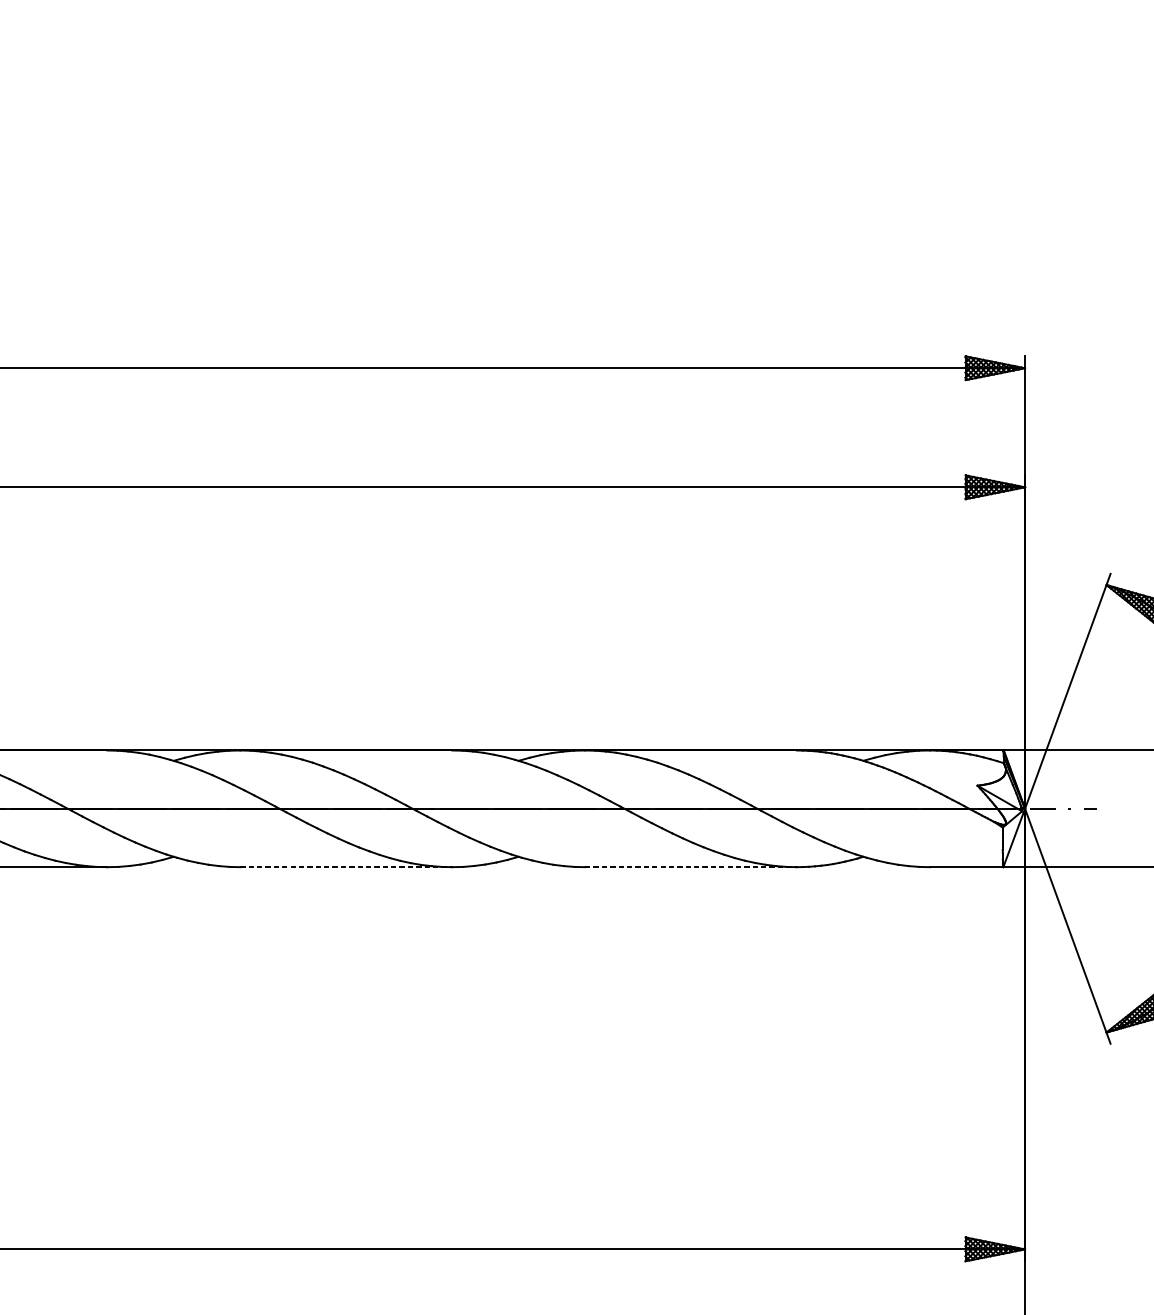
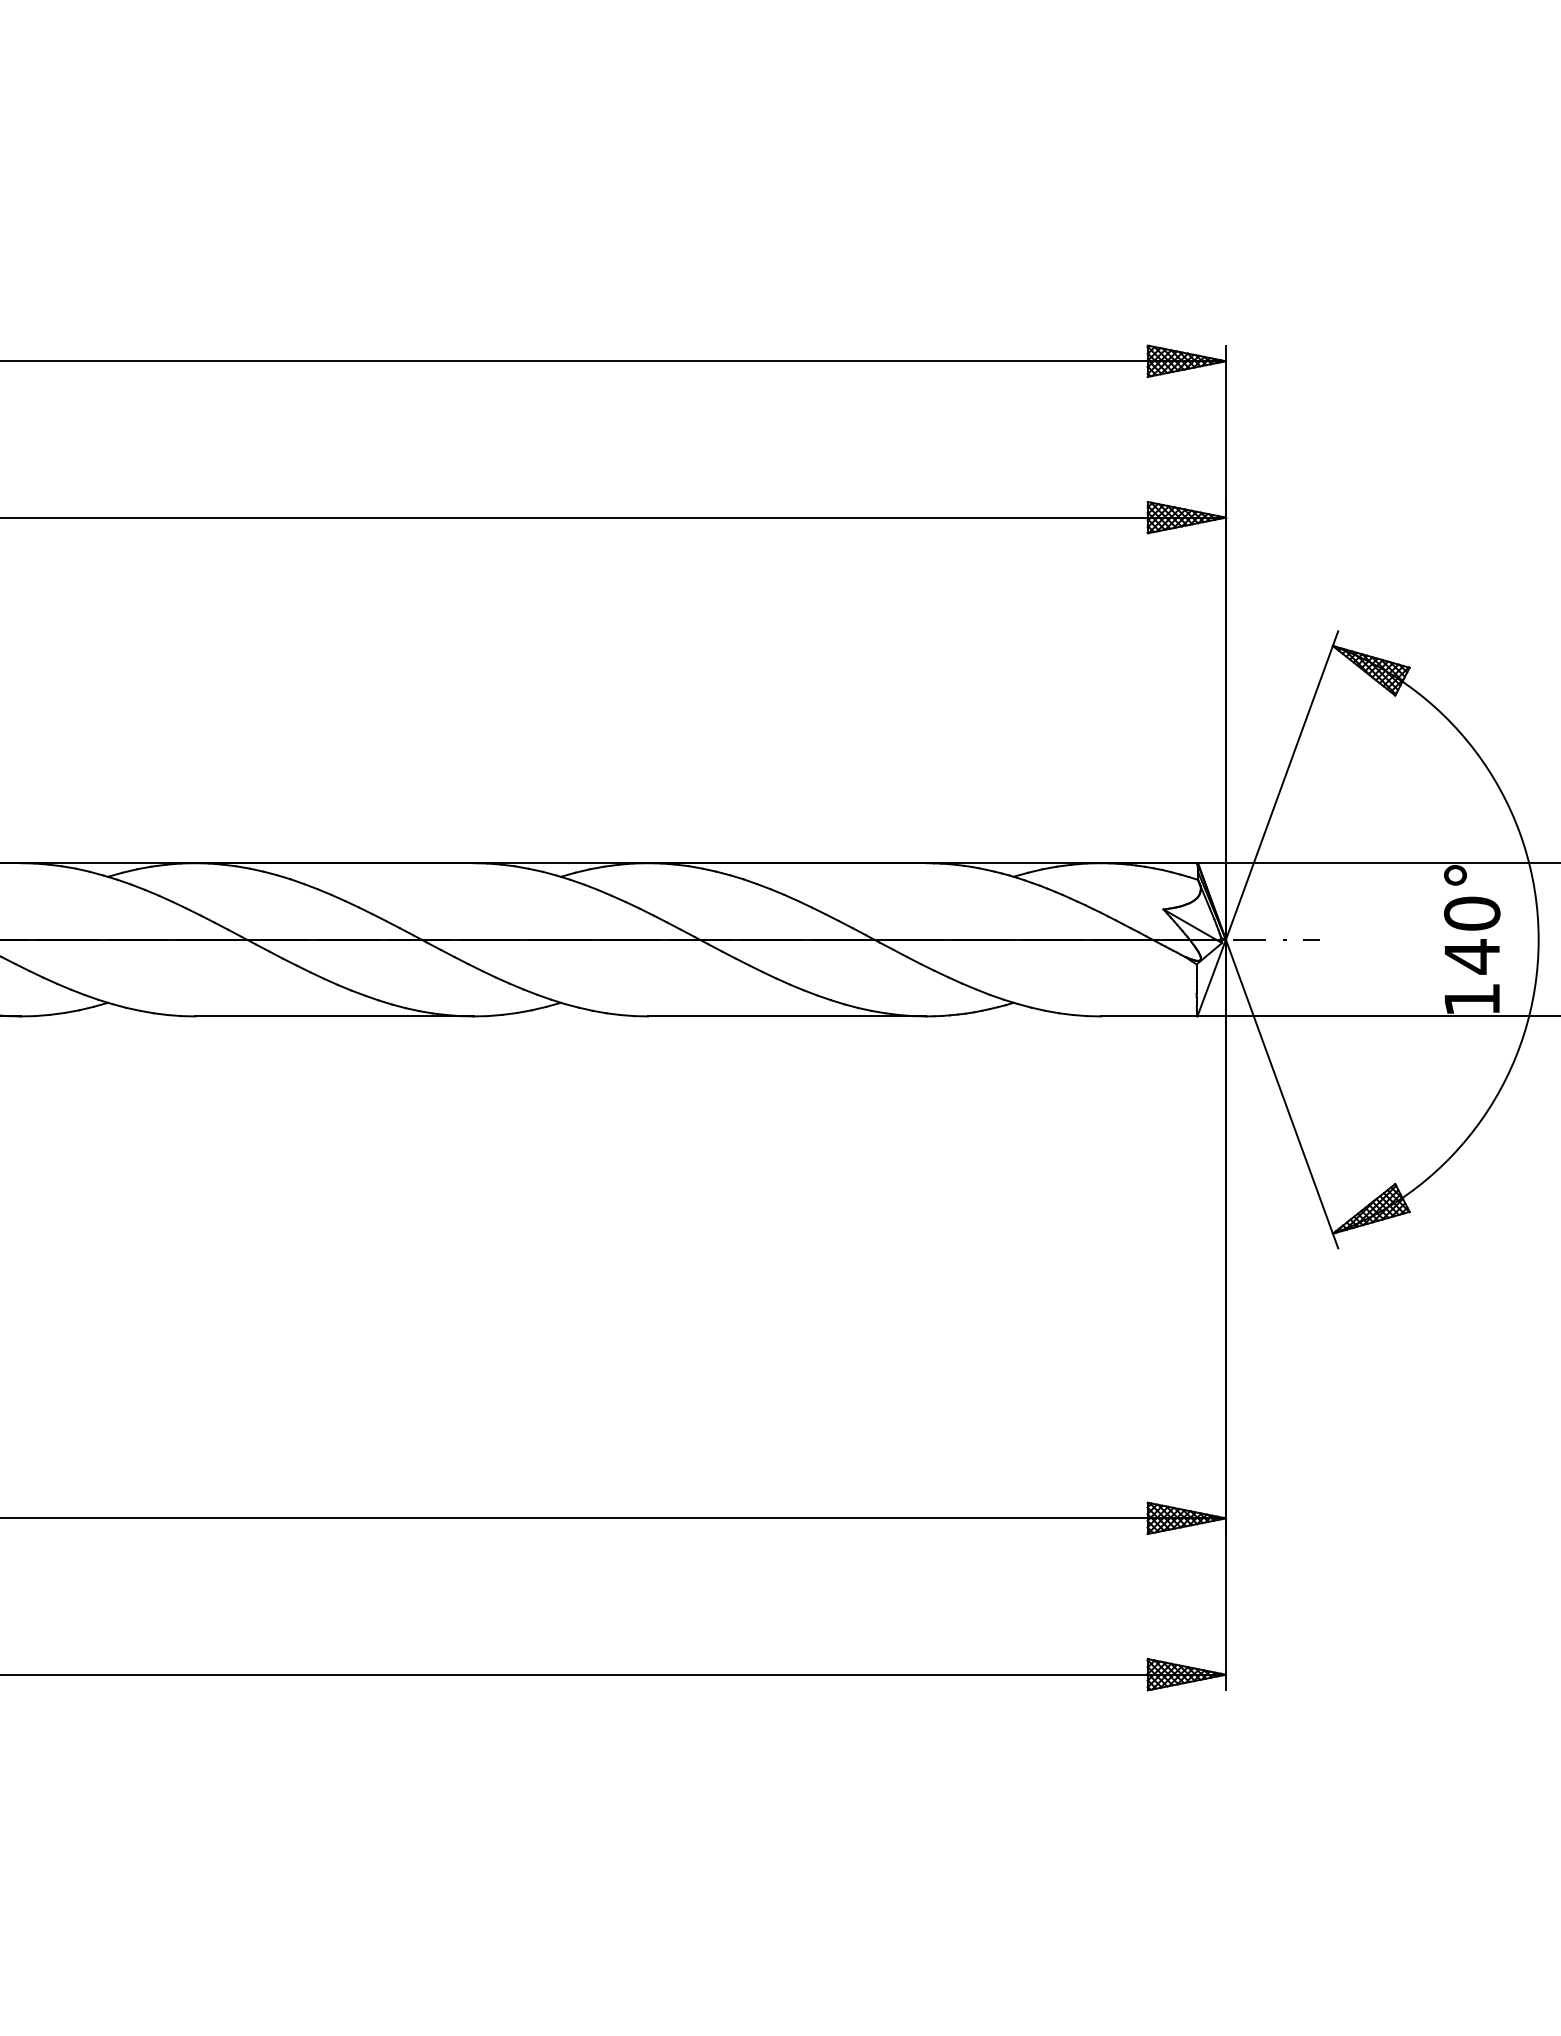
line: (347, 867) -> (335, 1016), dashed -> solid
line: (691, 867) -> (787, 1016), dashed -> solid

